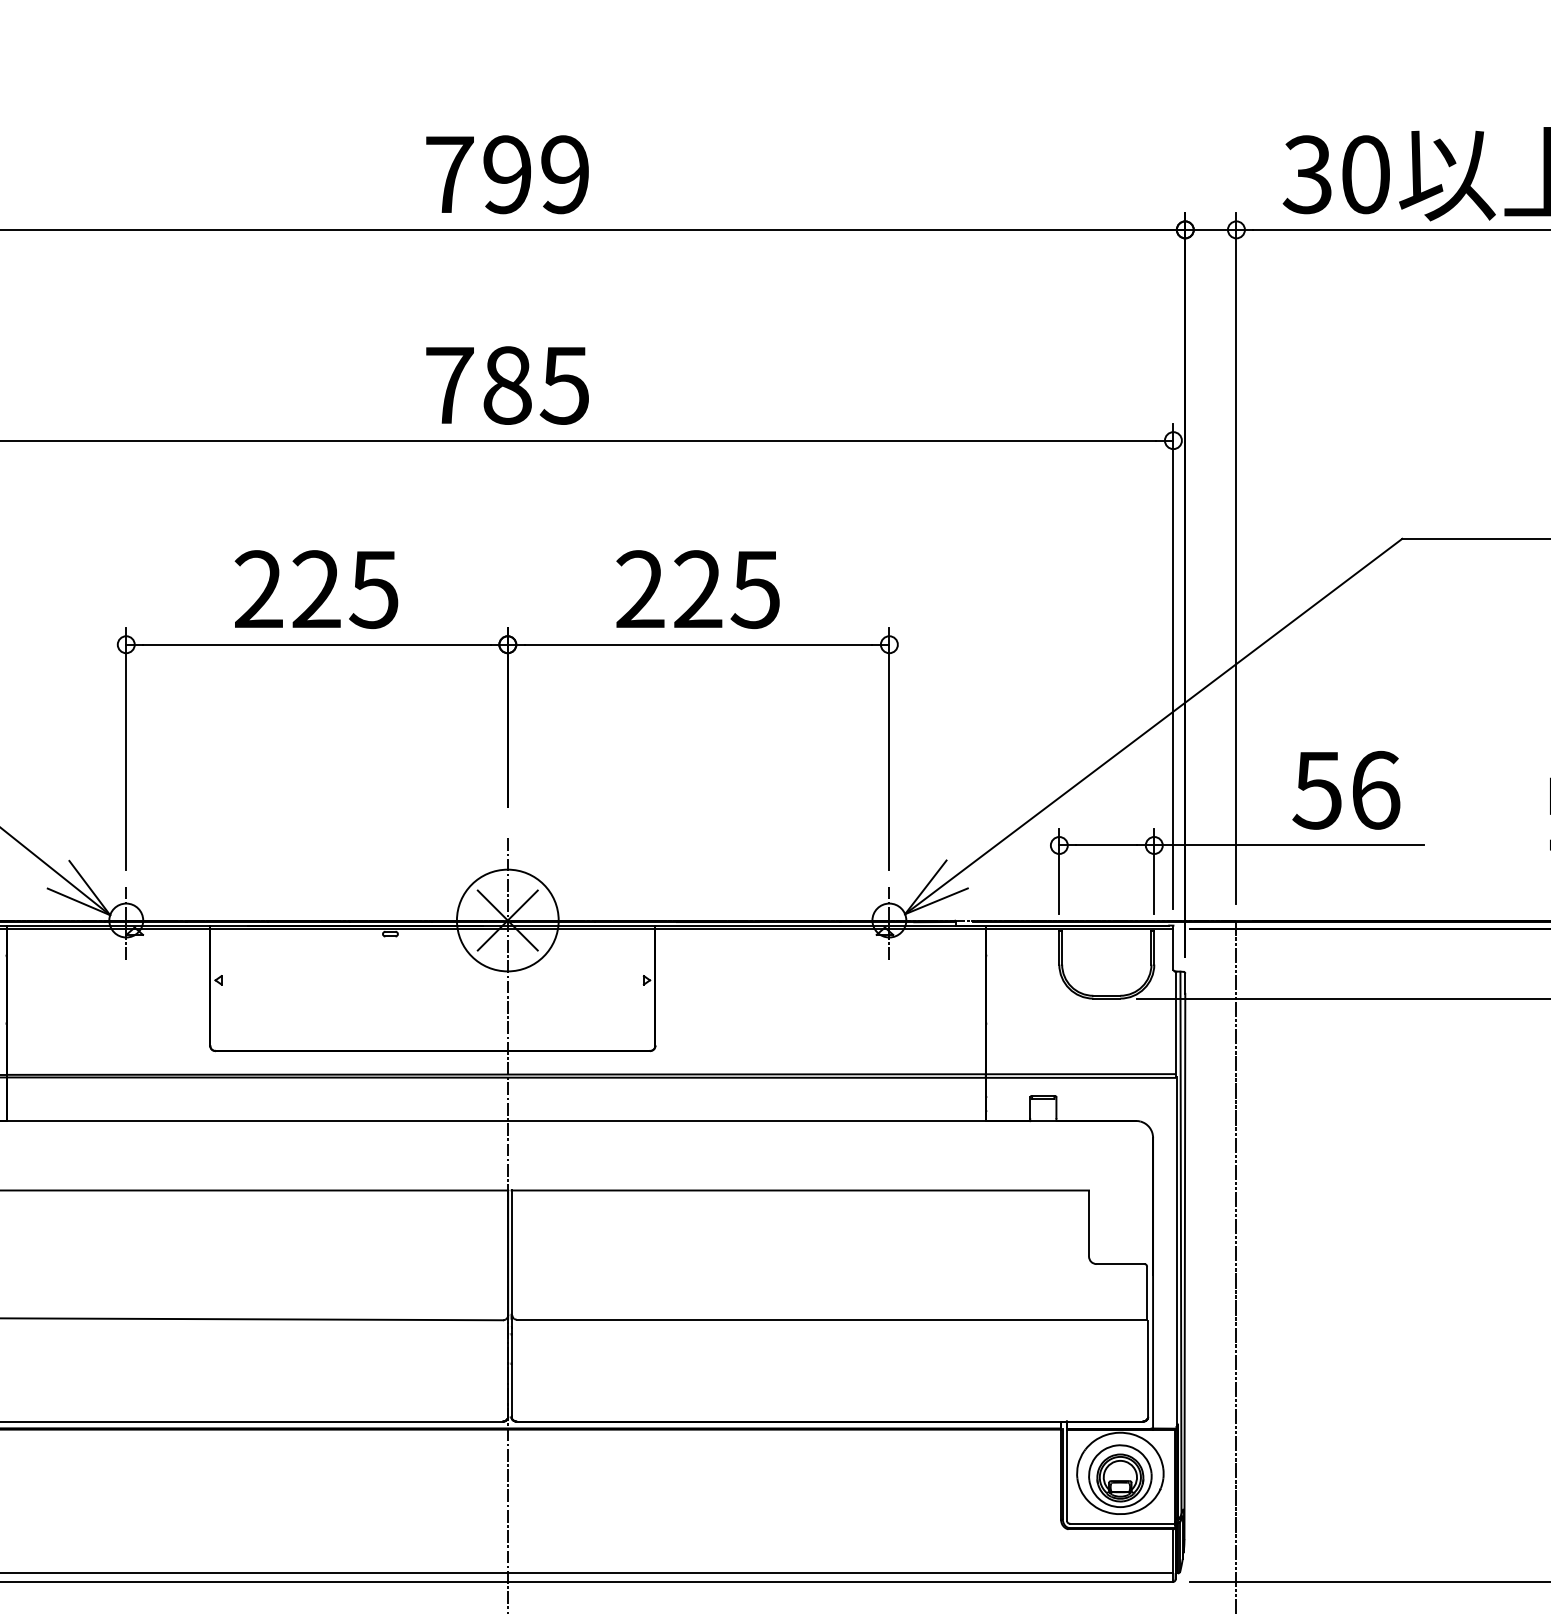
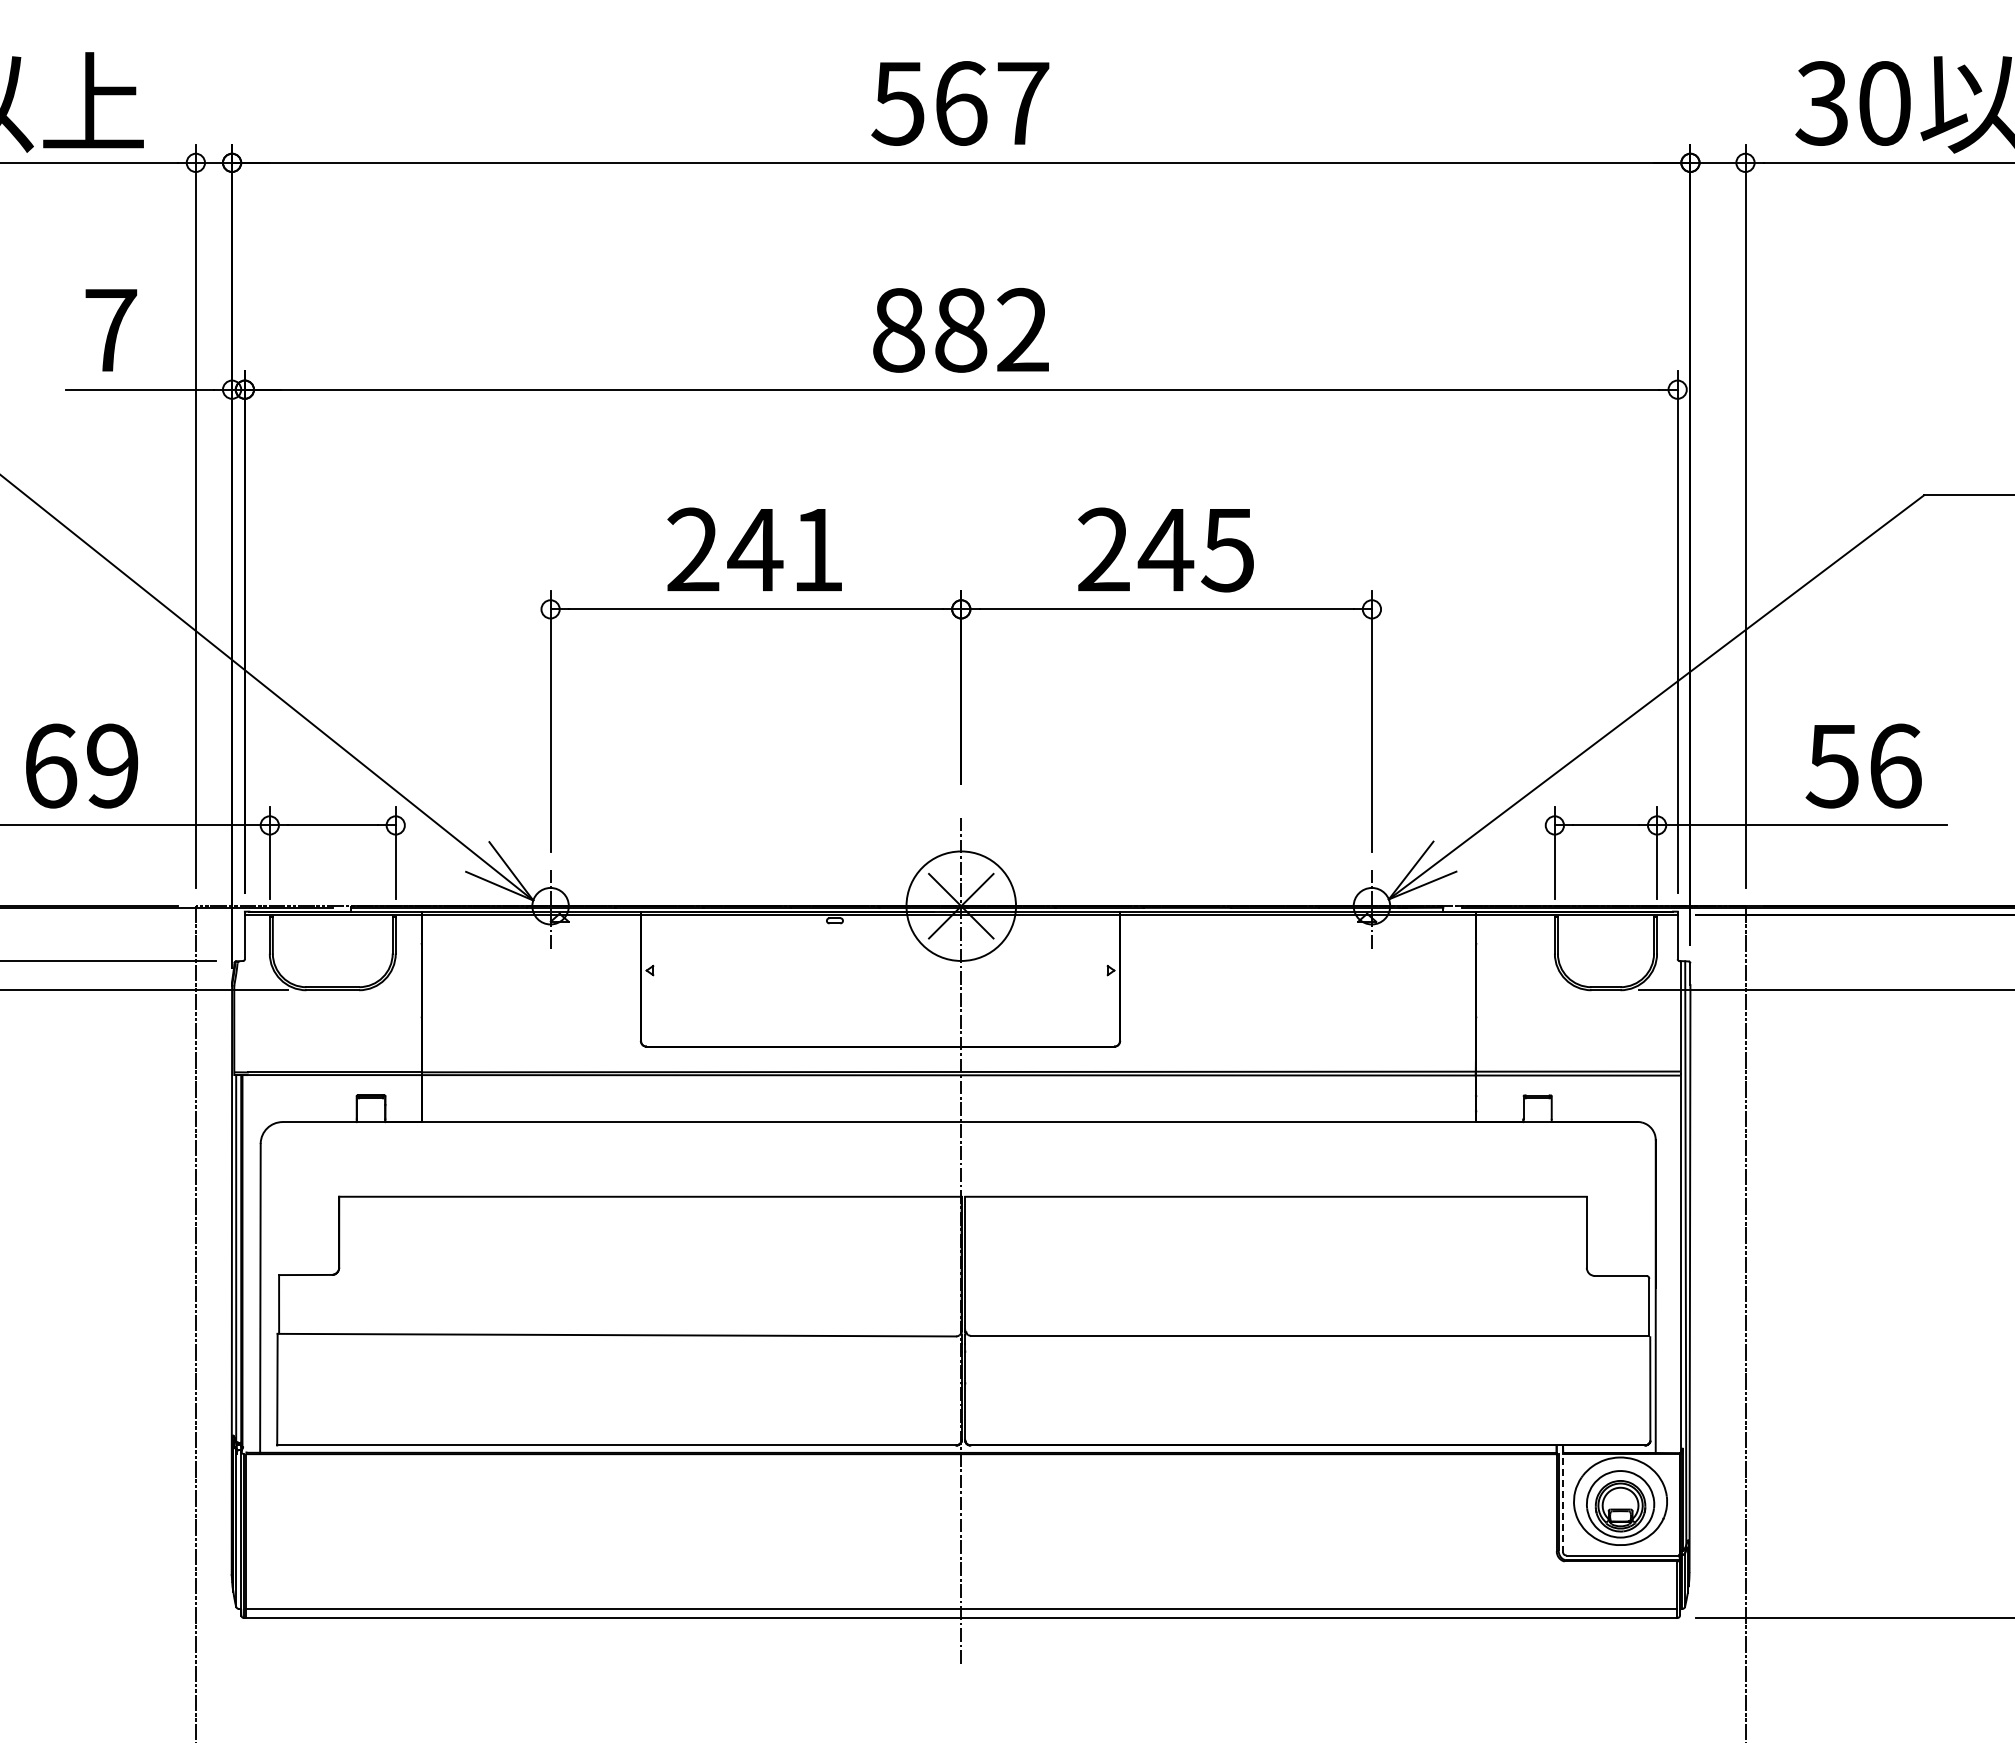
text: (507, 174) -> (960, 103), 799 -> 567
text: (507, 384) -> (960, 329), 785 -> 882
text: (344, 589) -> (785, 549), 225 -> 241
text: (697, 589) -> (1165, 549), 225 -> 245
line: (1067, 1474) -> (1563, 1502), solid -> dashed

